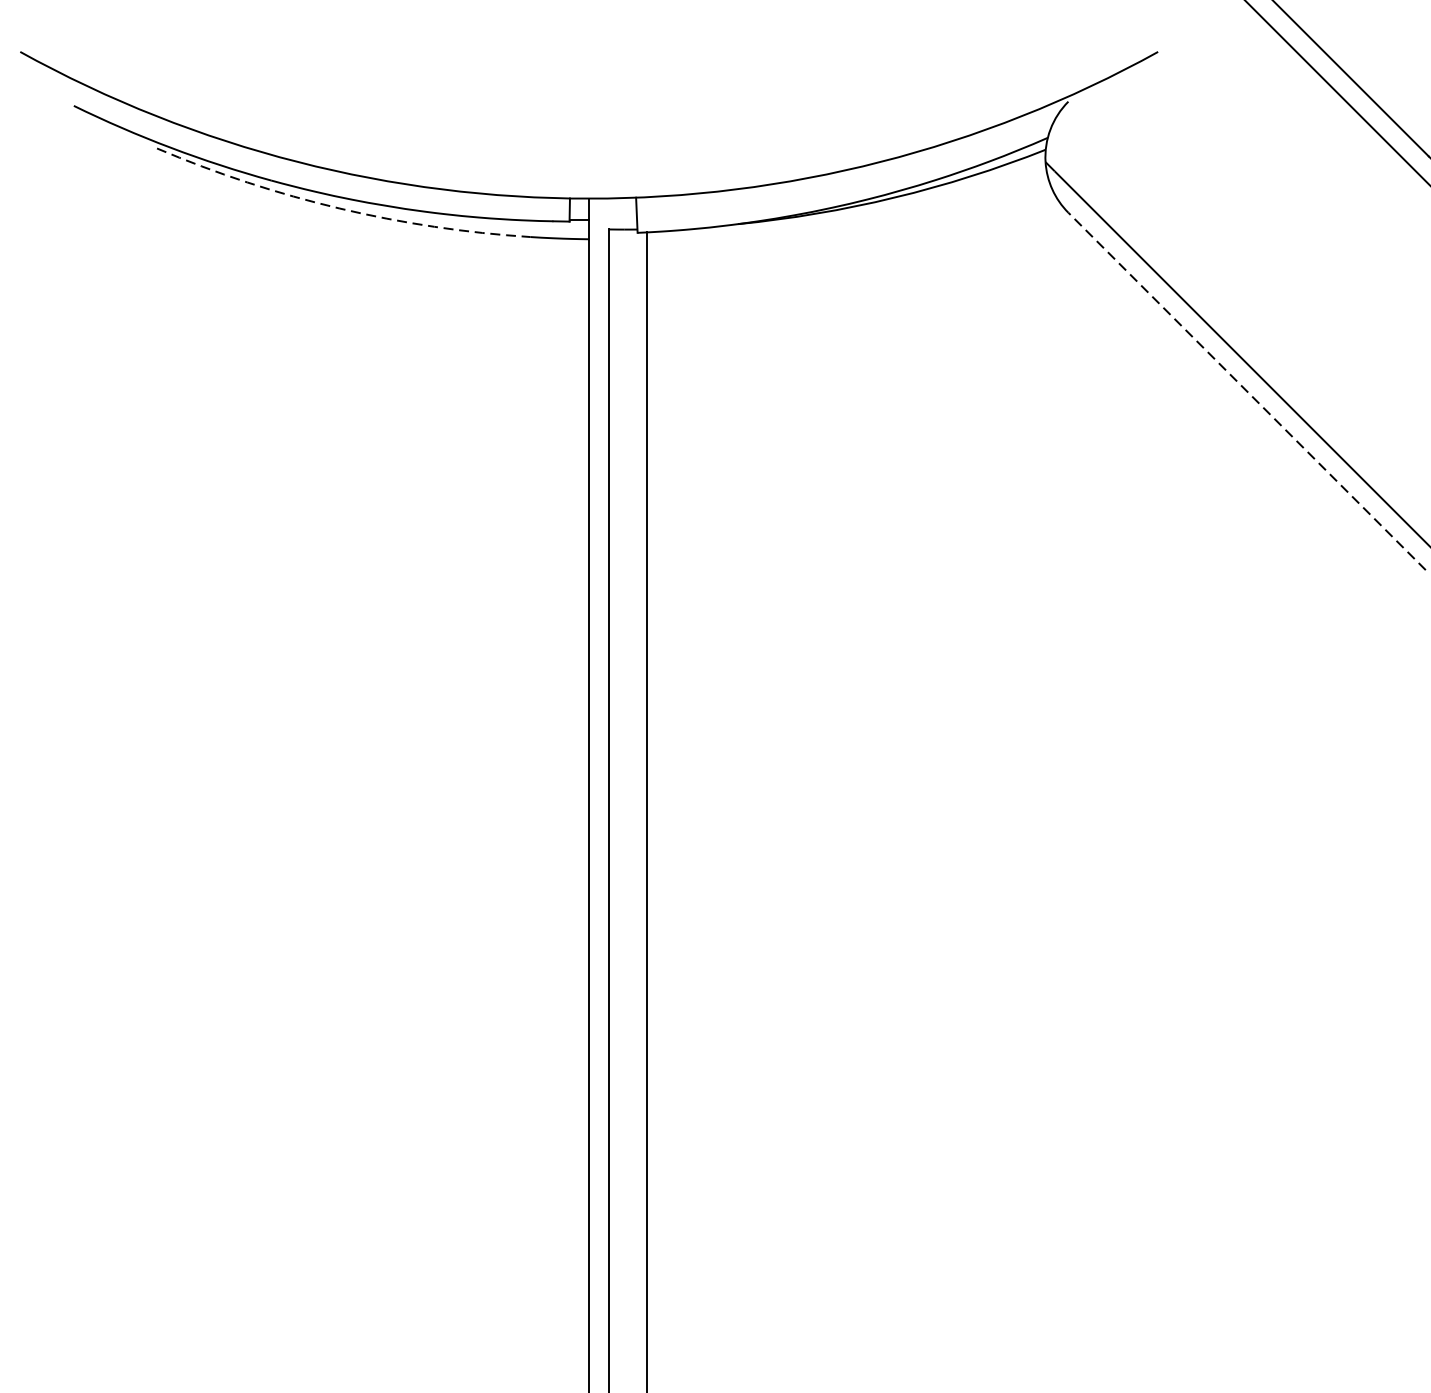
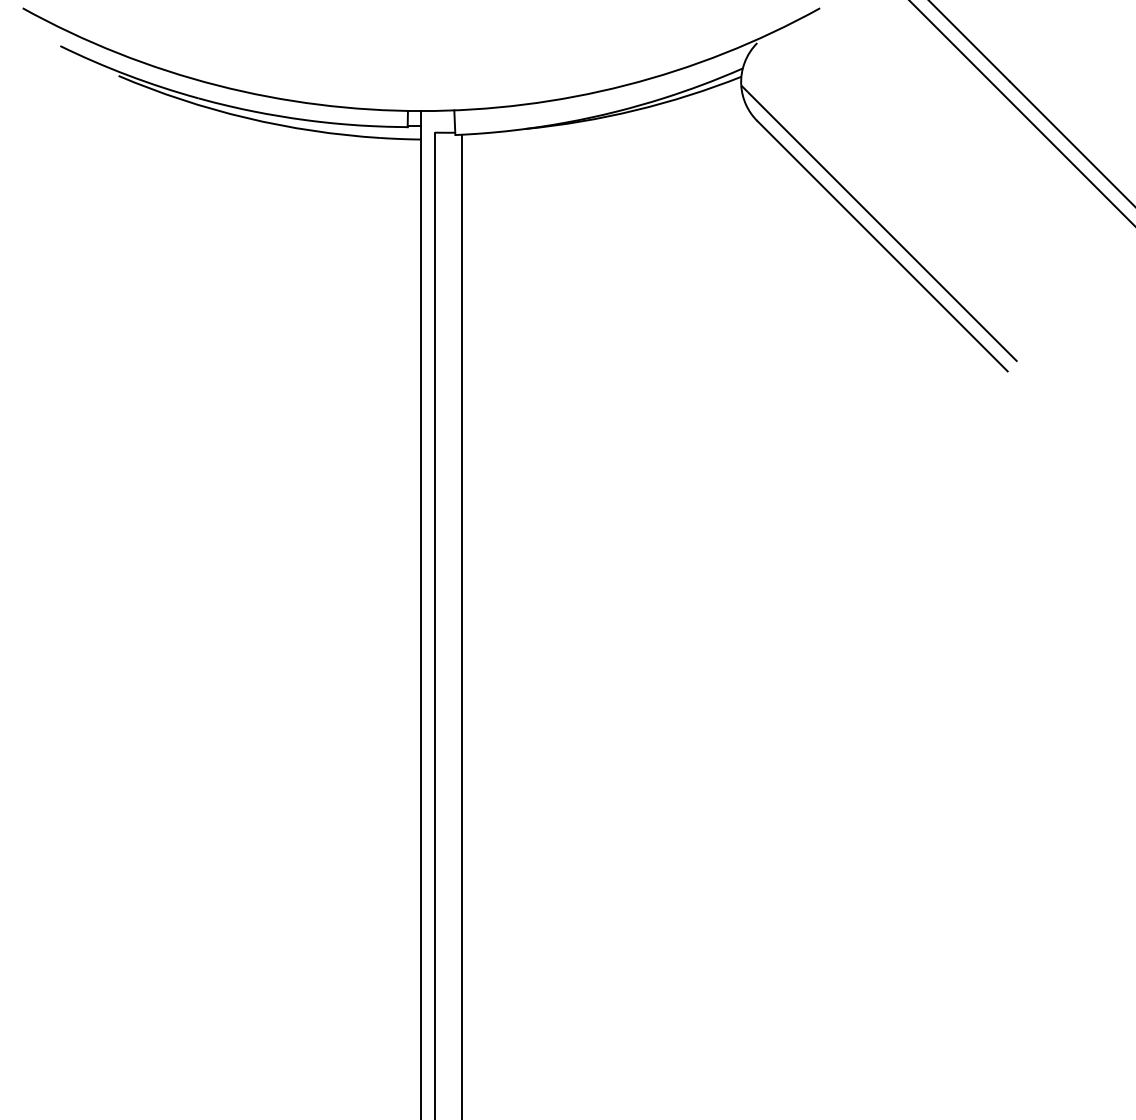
arc: (339, 209) -> (246, 118), dashed -> solid
line: (1247, 390) -> (882, 245), dashed -> solid

